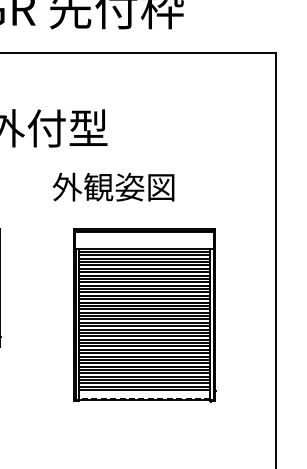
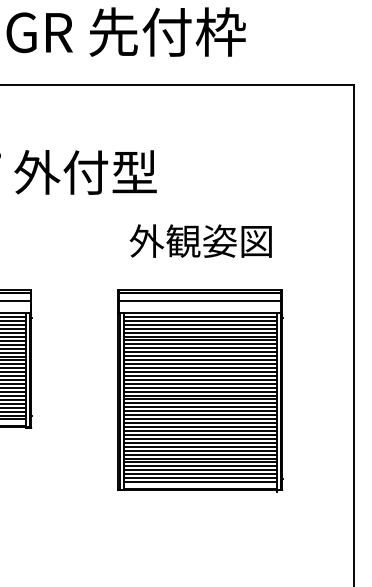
text: (113, 186) -> (200, 240), moved
line: (144, 238) -> (200, 300), added
line: (144, 393) -> (199, 481), added
line: (144, 399) -> (200, 488), dashed -> solid

